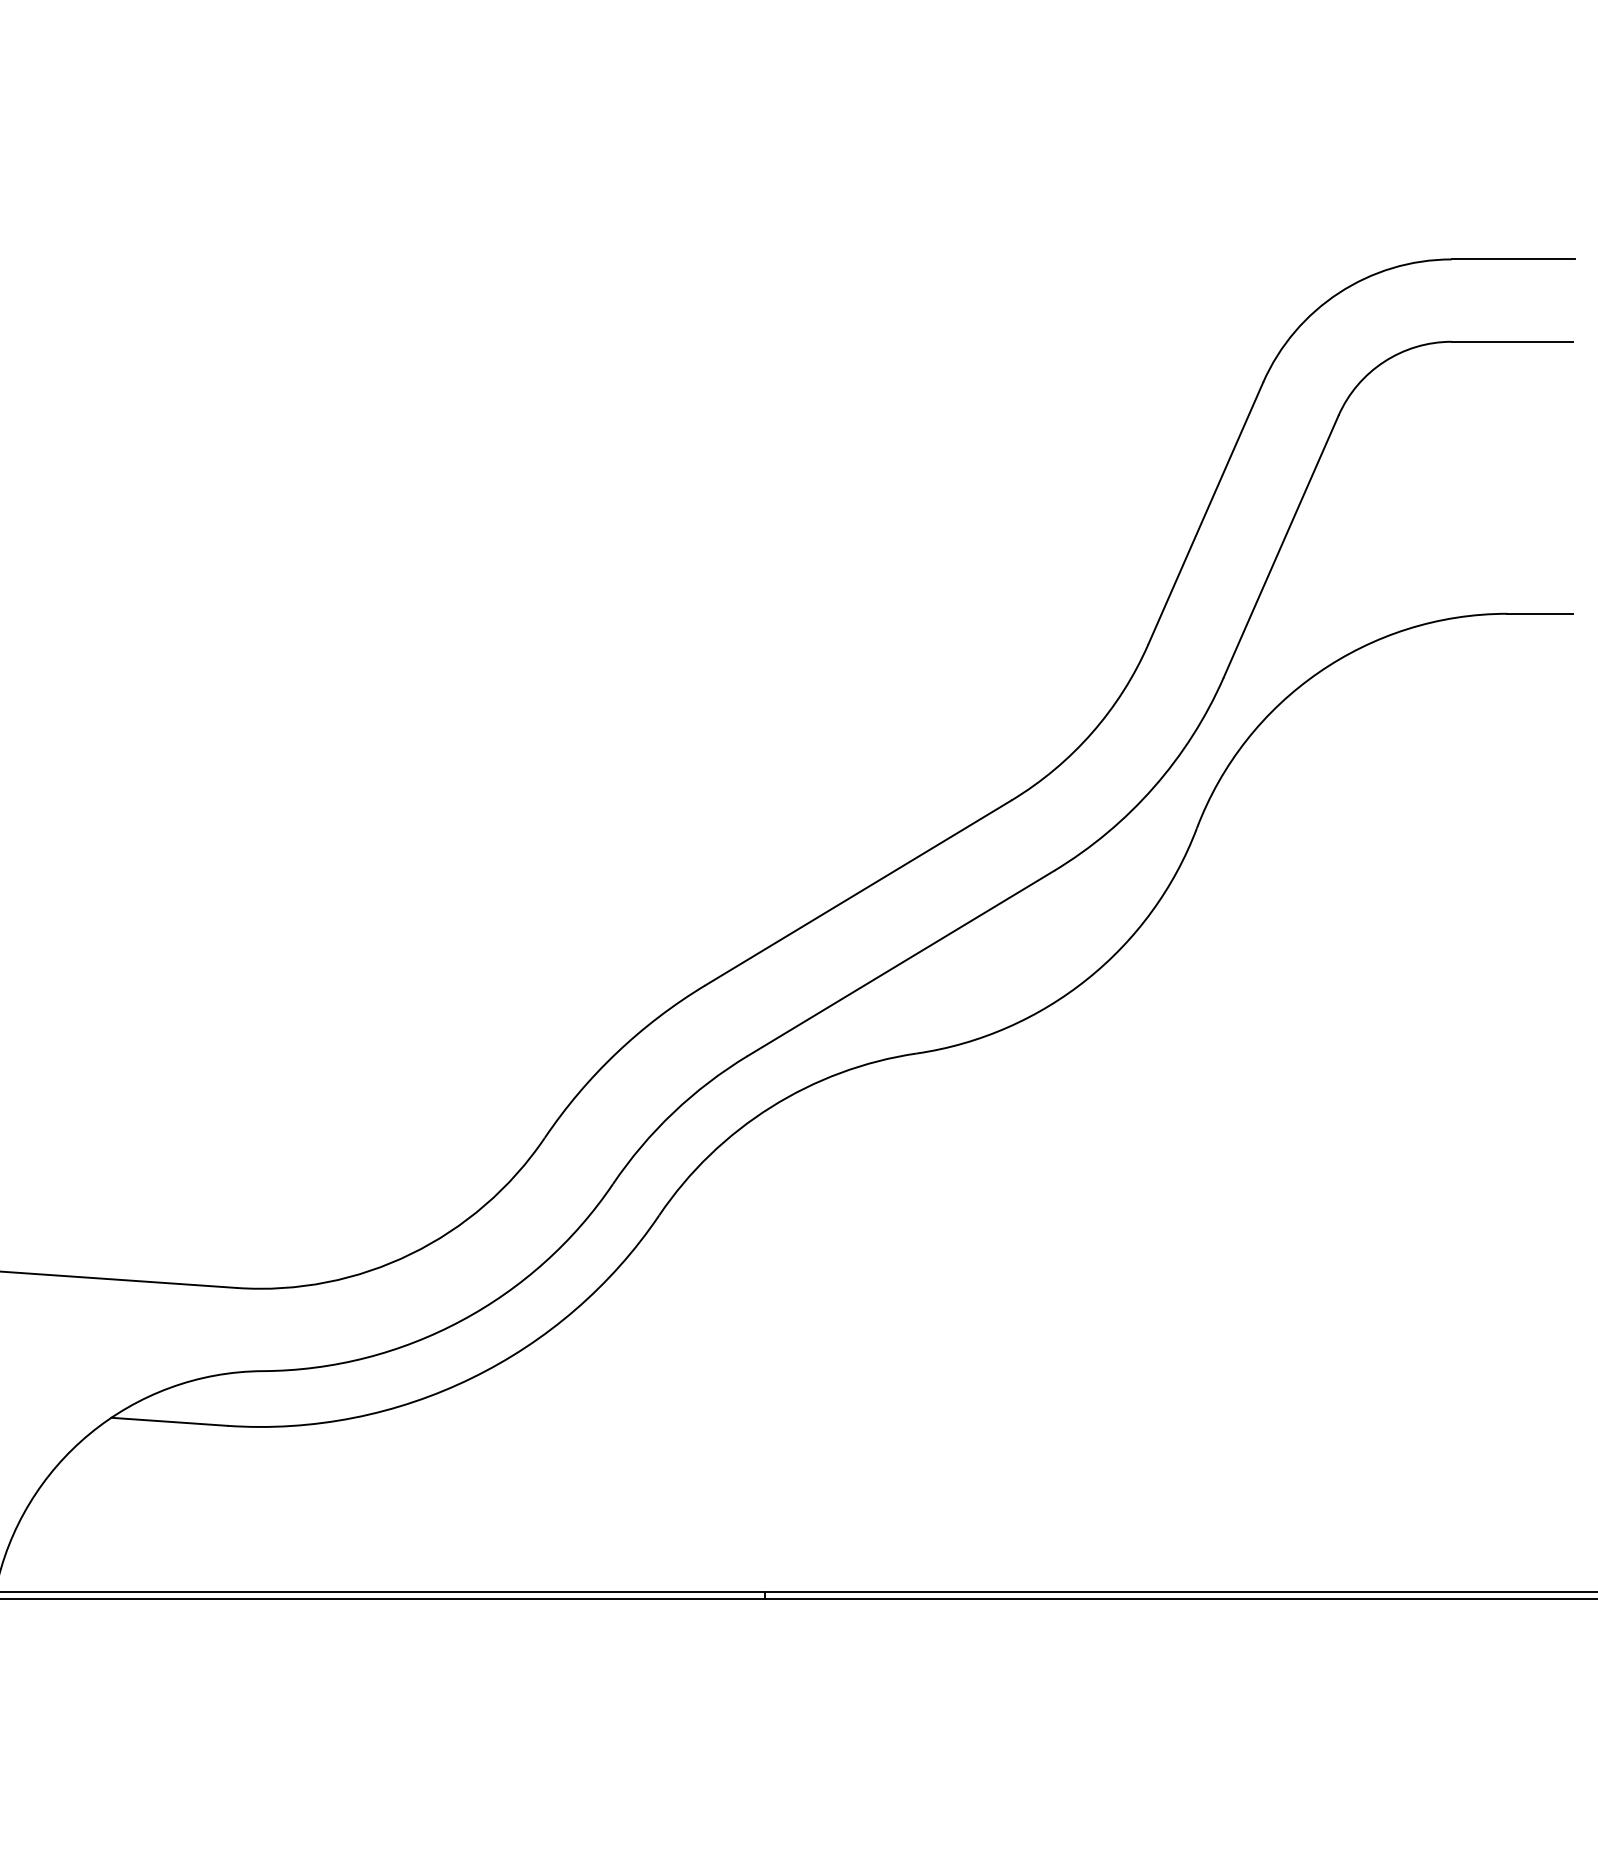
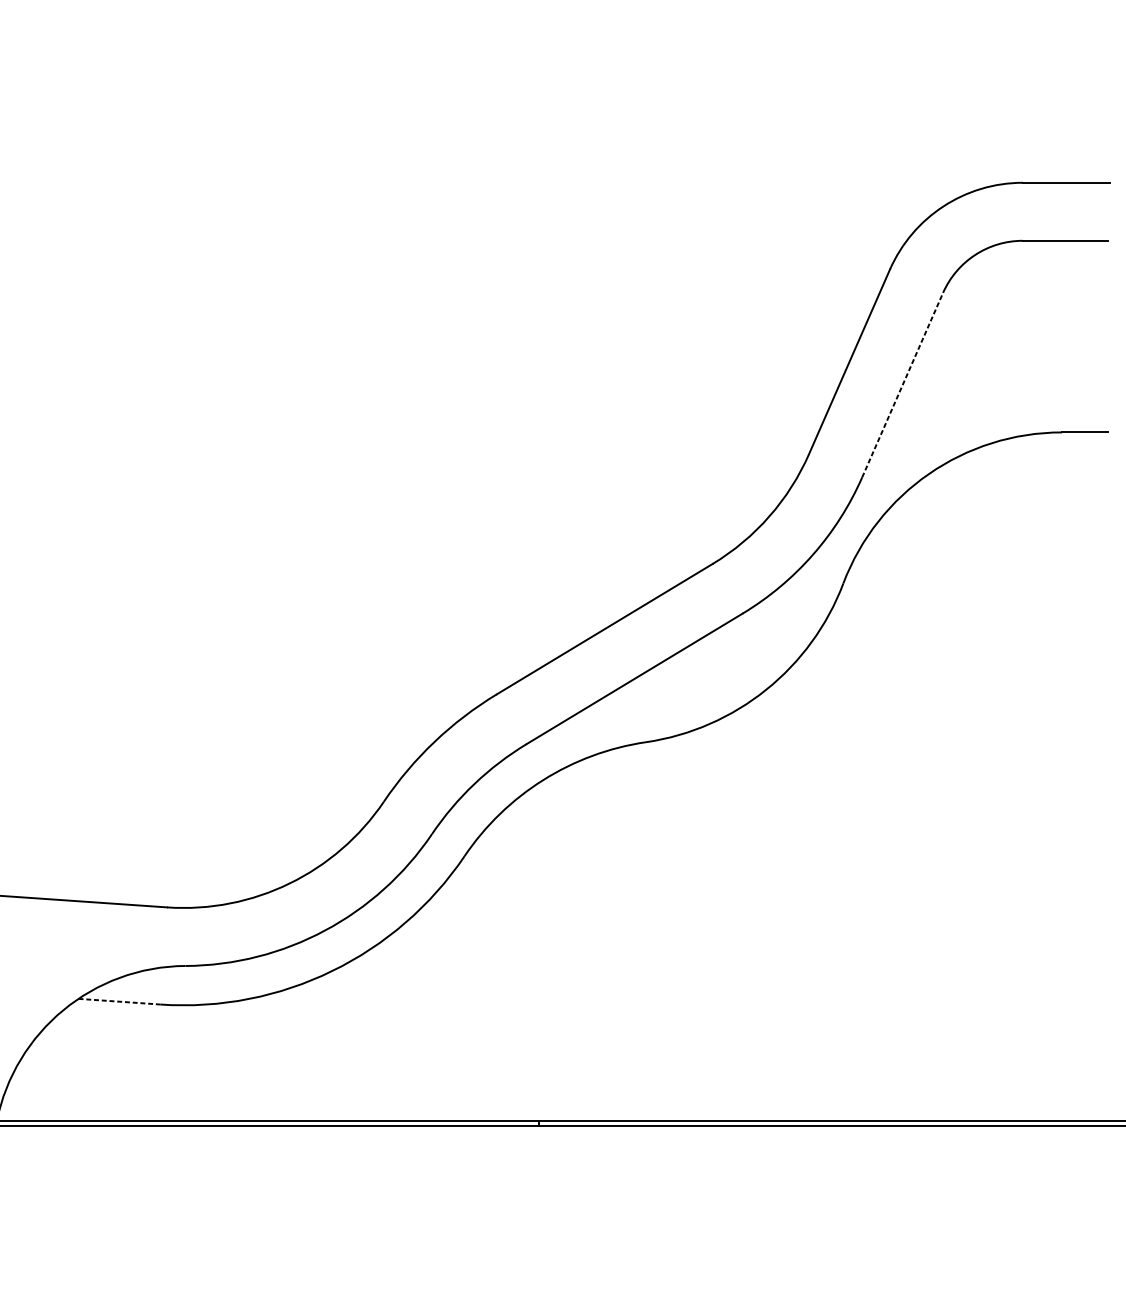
line: (1281, 546) -> (902, 385), solid -> dashed
line: (169, 1421) -> (119, 1001), solid -> dashed

